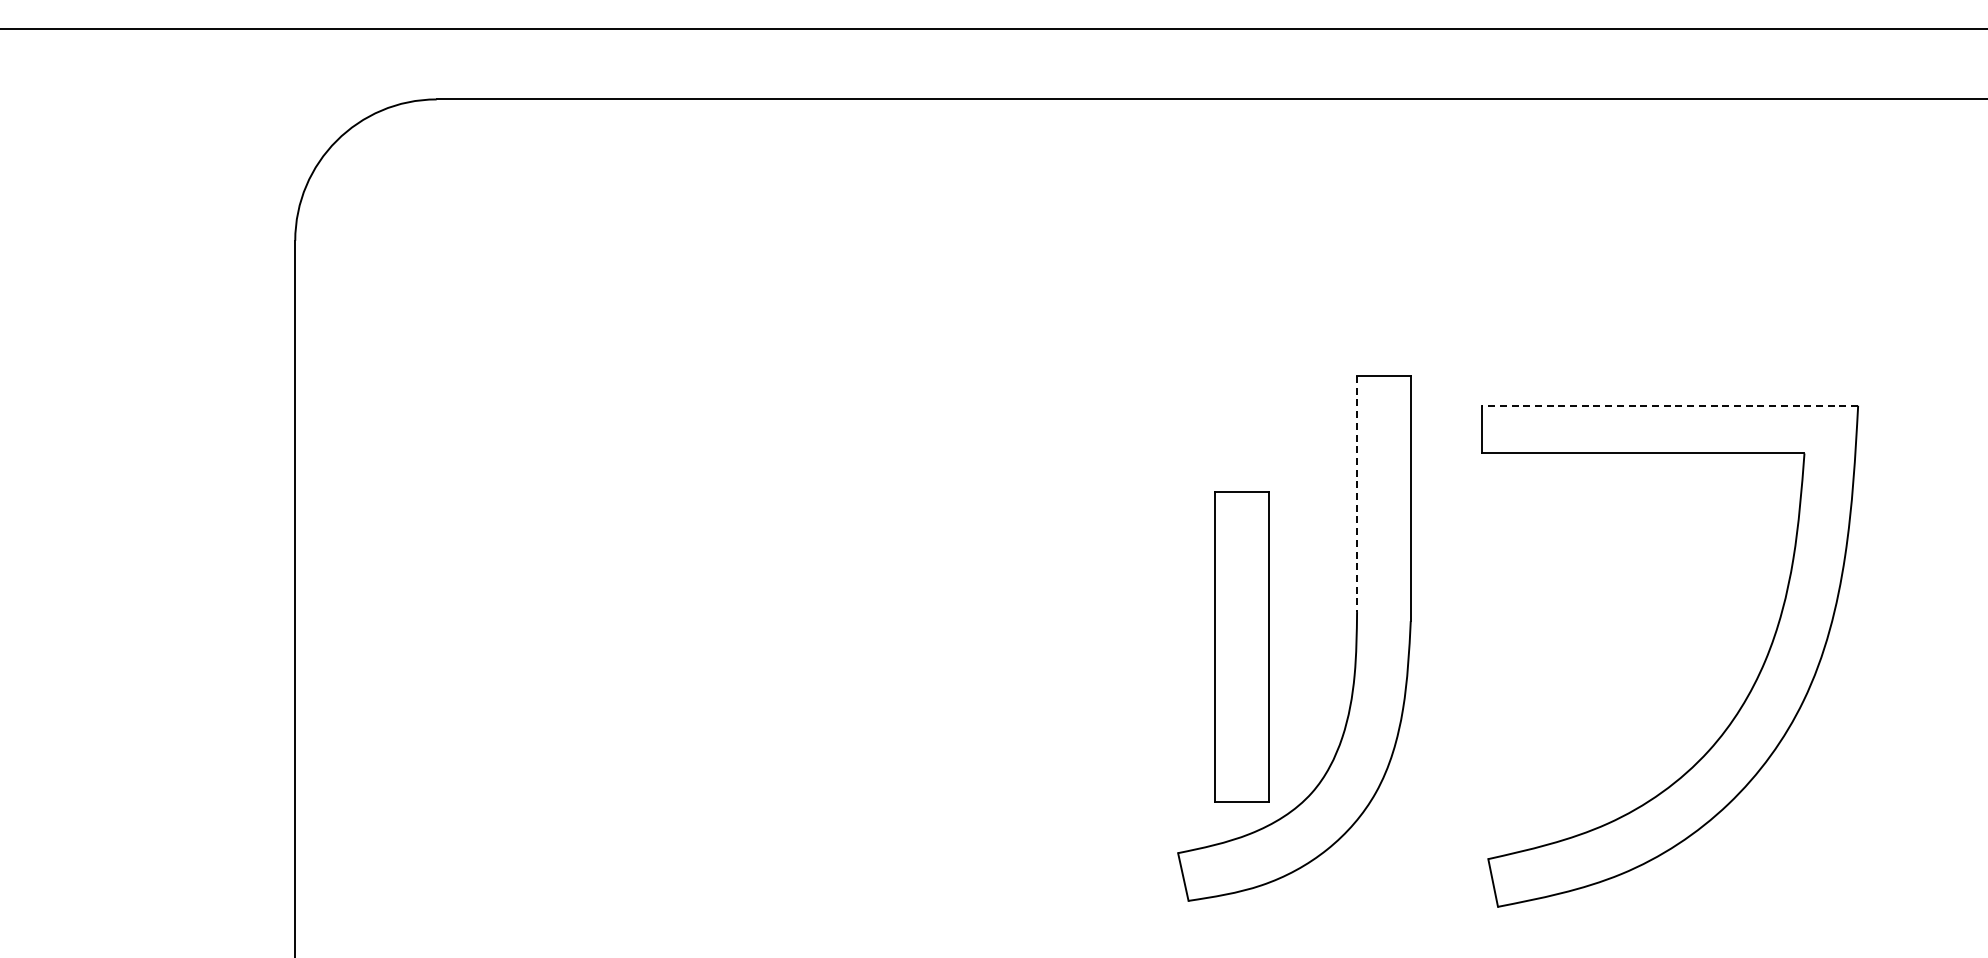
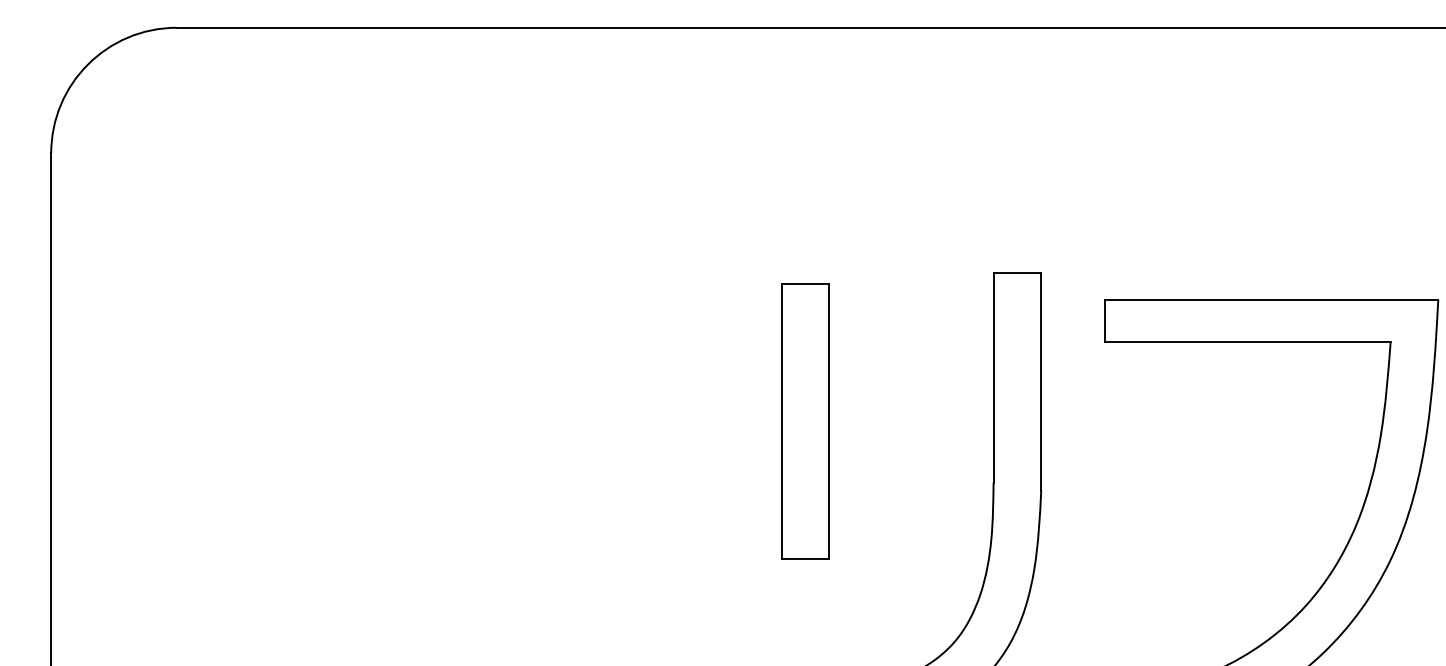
line: (1670, 405) -> (1271, 299), dashed -> solid
line: (1357, 494) -> (993, 378), dashed -> solid
part: (1241, 646) -> (804, 421), moved

